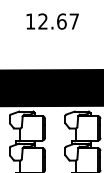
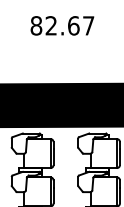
text: (30, 21) -> (36, 25), 12.67 -> 82.67

